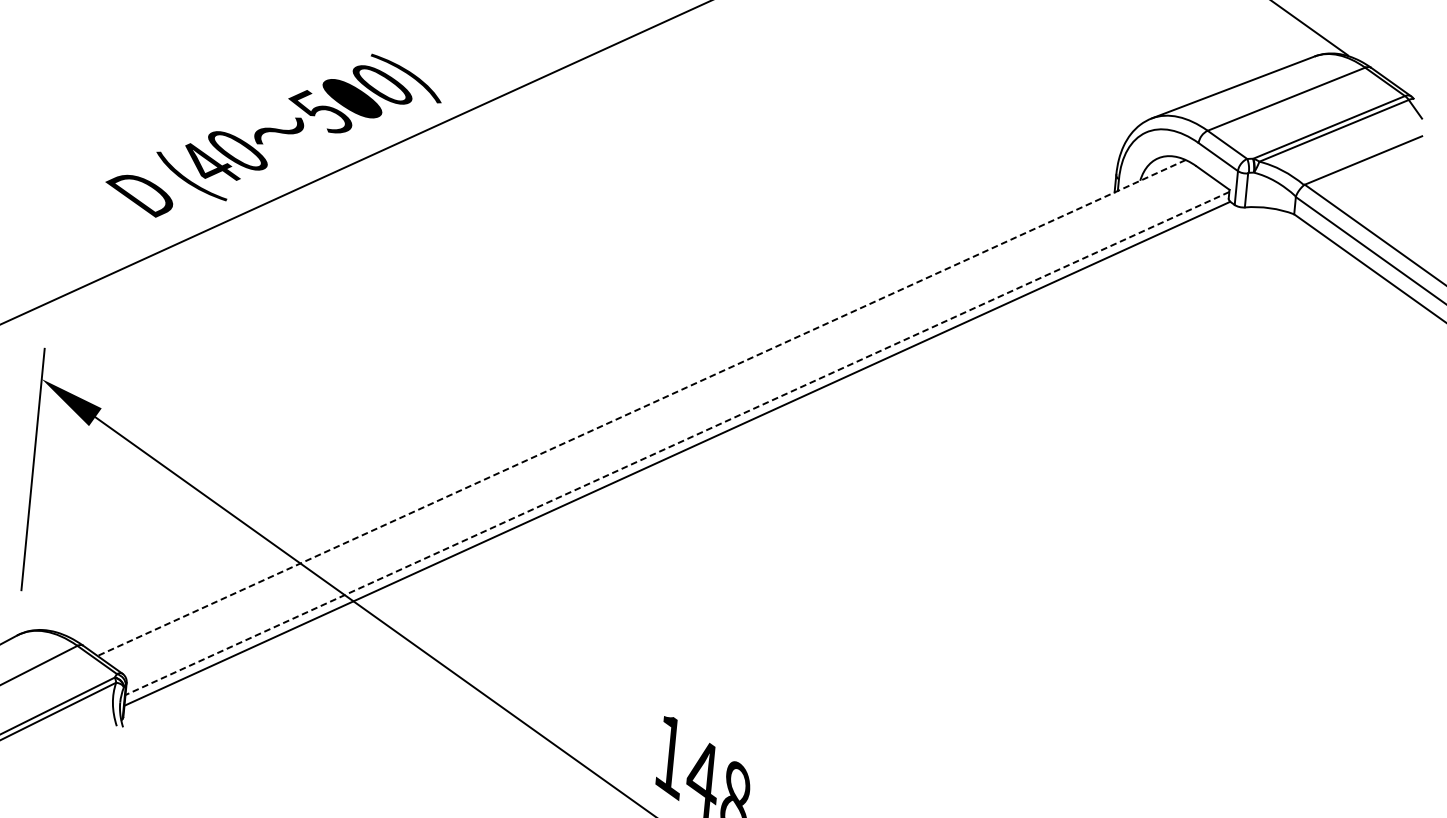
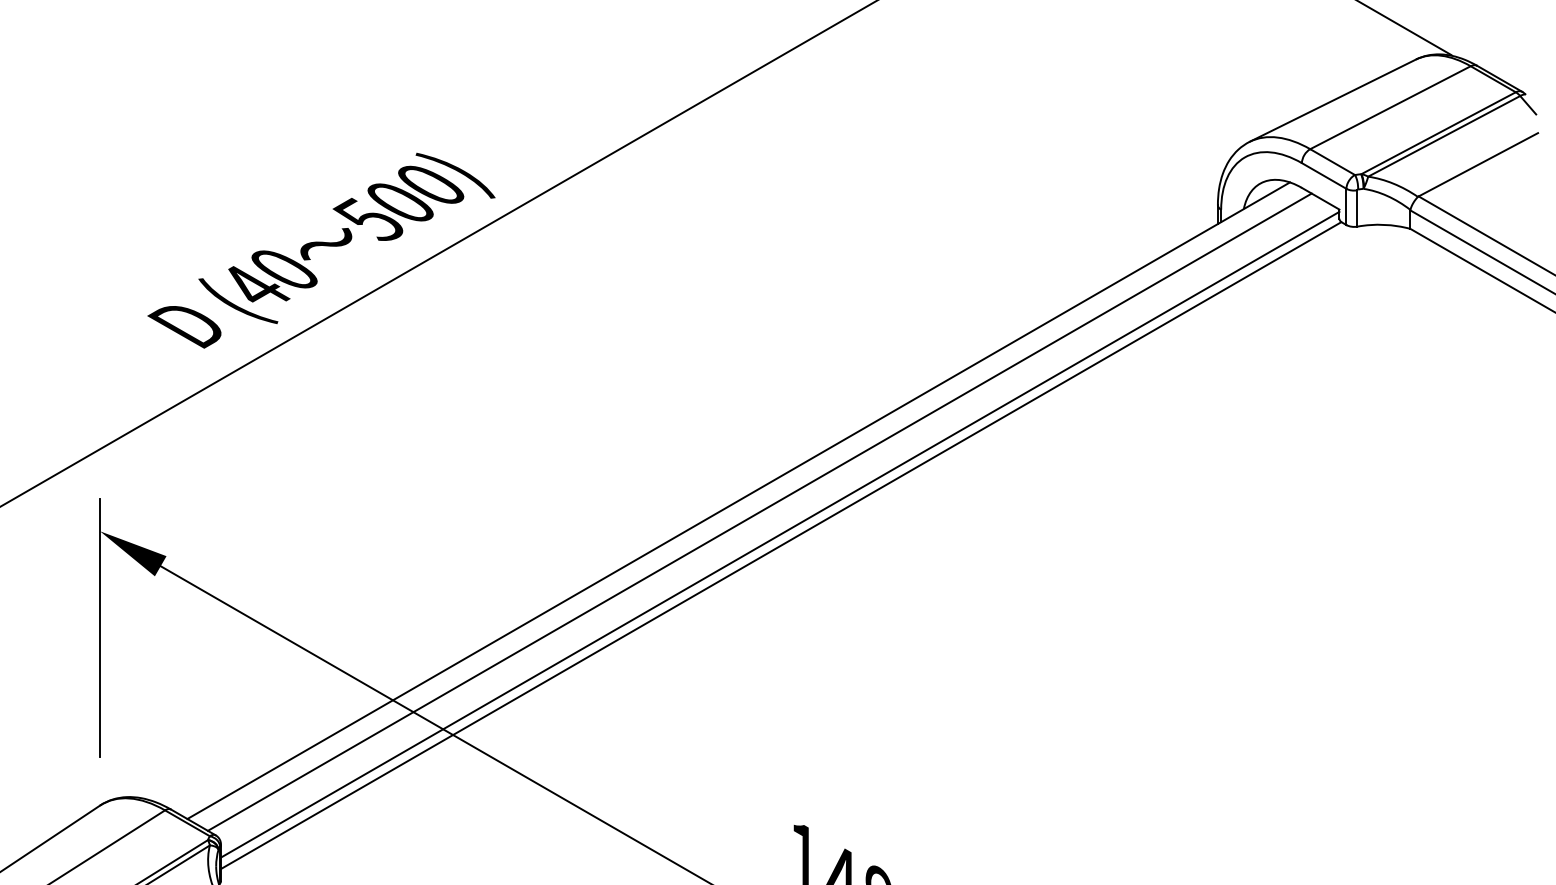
line: (641, 407) -> (738, 500), dashed -> solid
line: (660, 419) -> (759, 511), added
line: (677, 443) -> (780, 534), dashed -> solid

